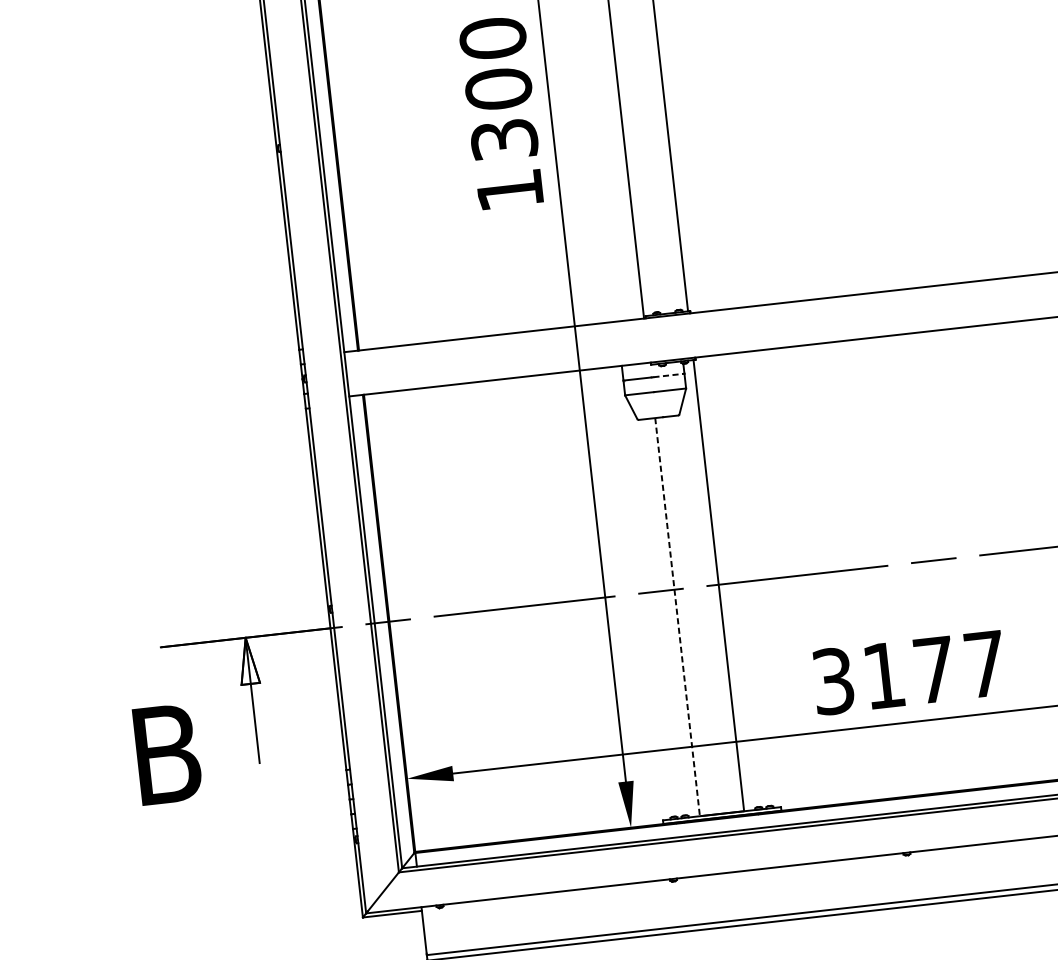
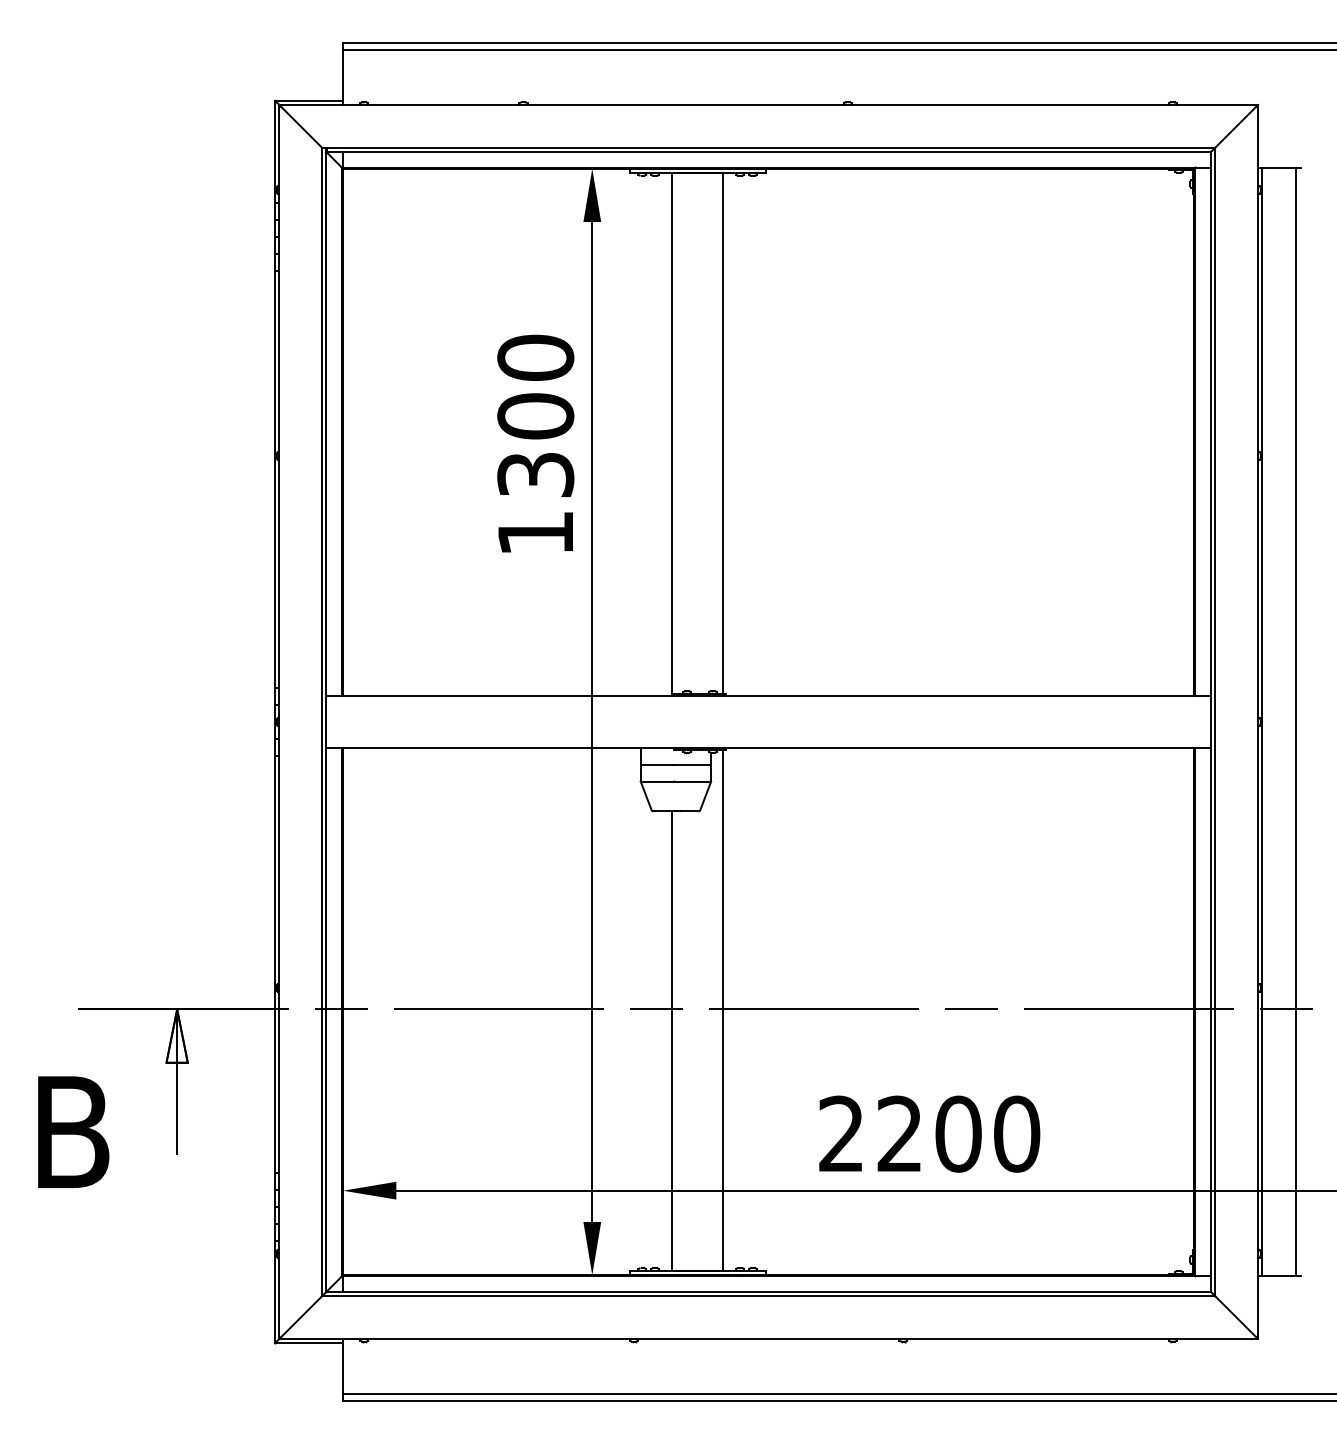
line: (669, 375) -> (693, 764), dashed -> solid
line: (677, 617) -> (672, 1041), dashed -> solid
text: (909, 672) -> (929, 1133), 3177 -> 2200

